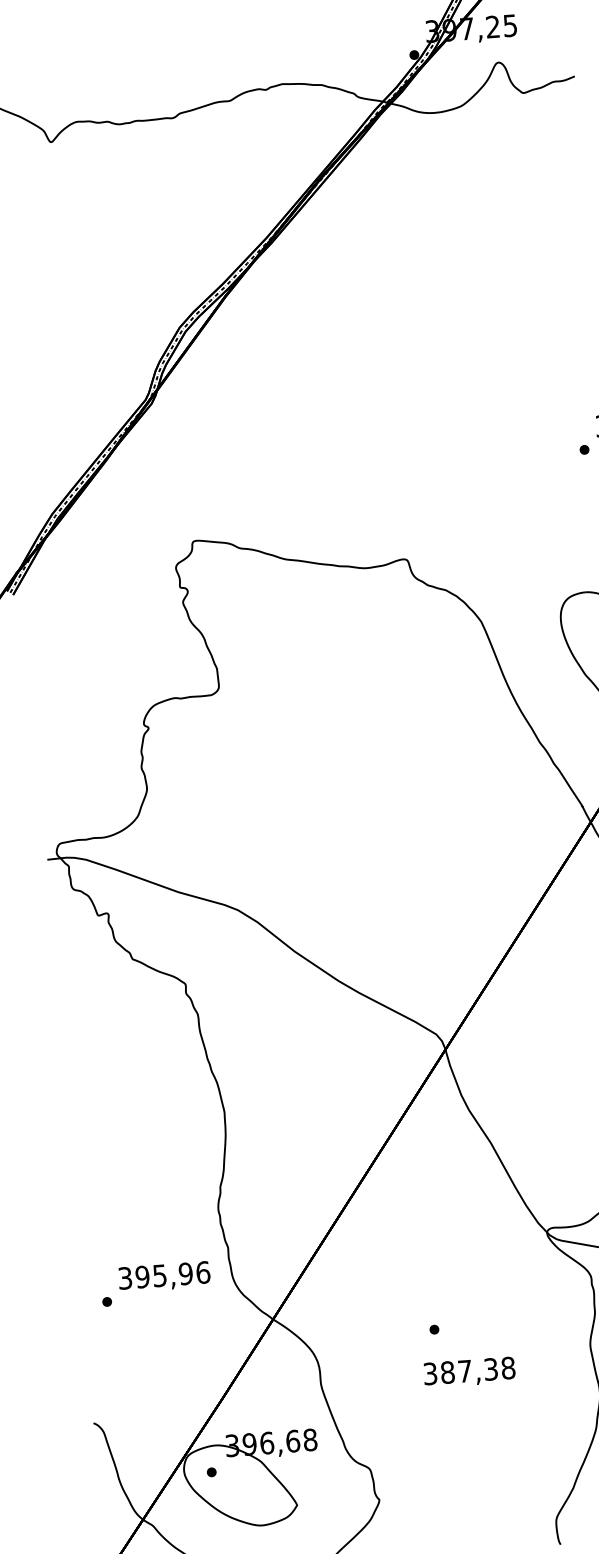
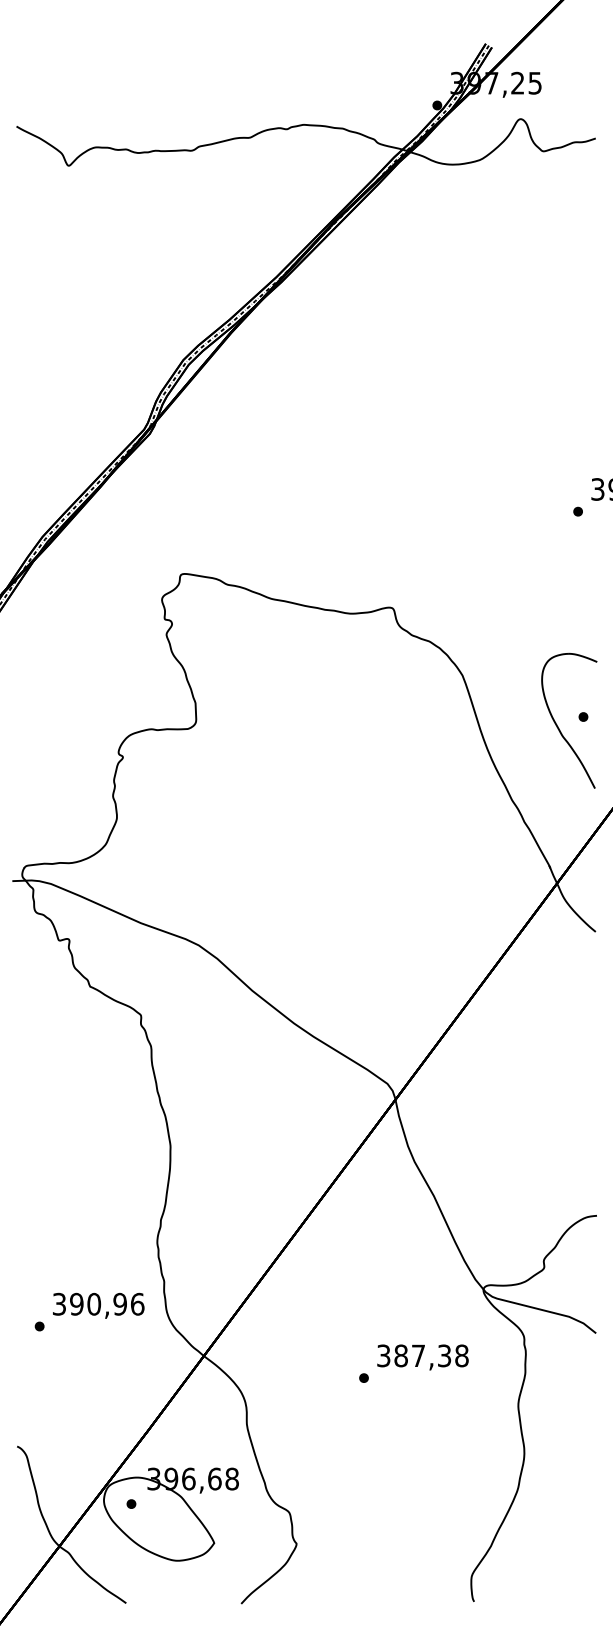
text: (160, 1274) -> (94, 1303), 395,96 -> 390,96
text: (469, 1372) -> (422, 1357), moved

